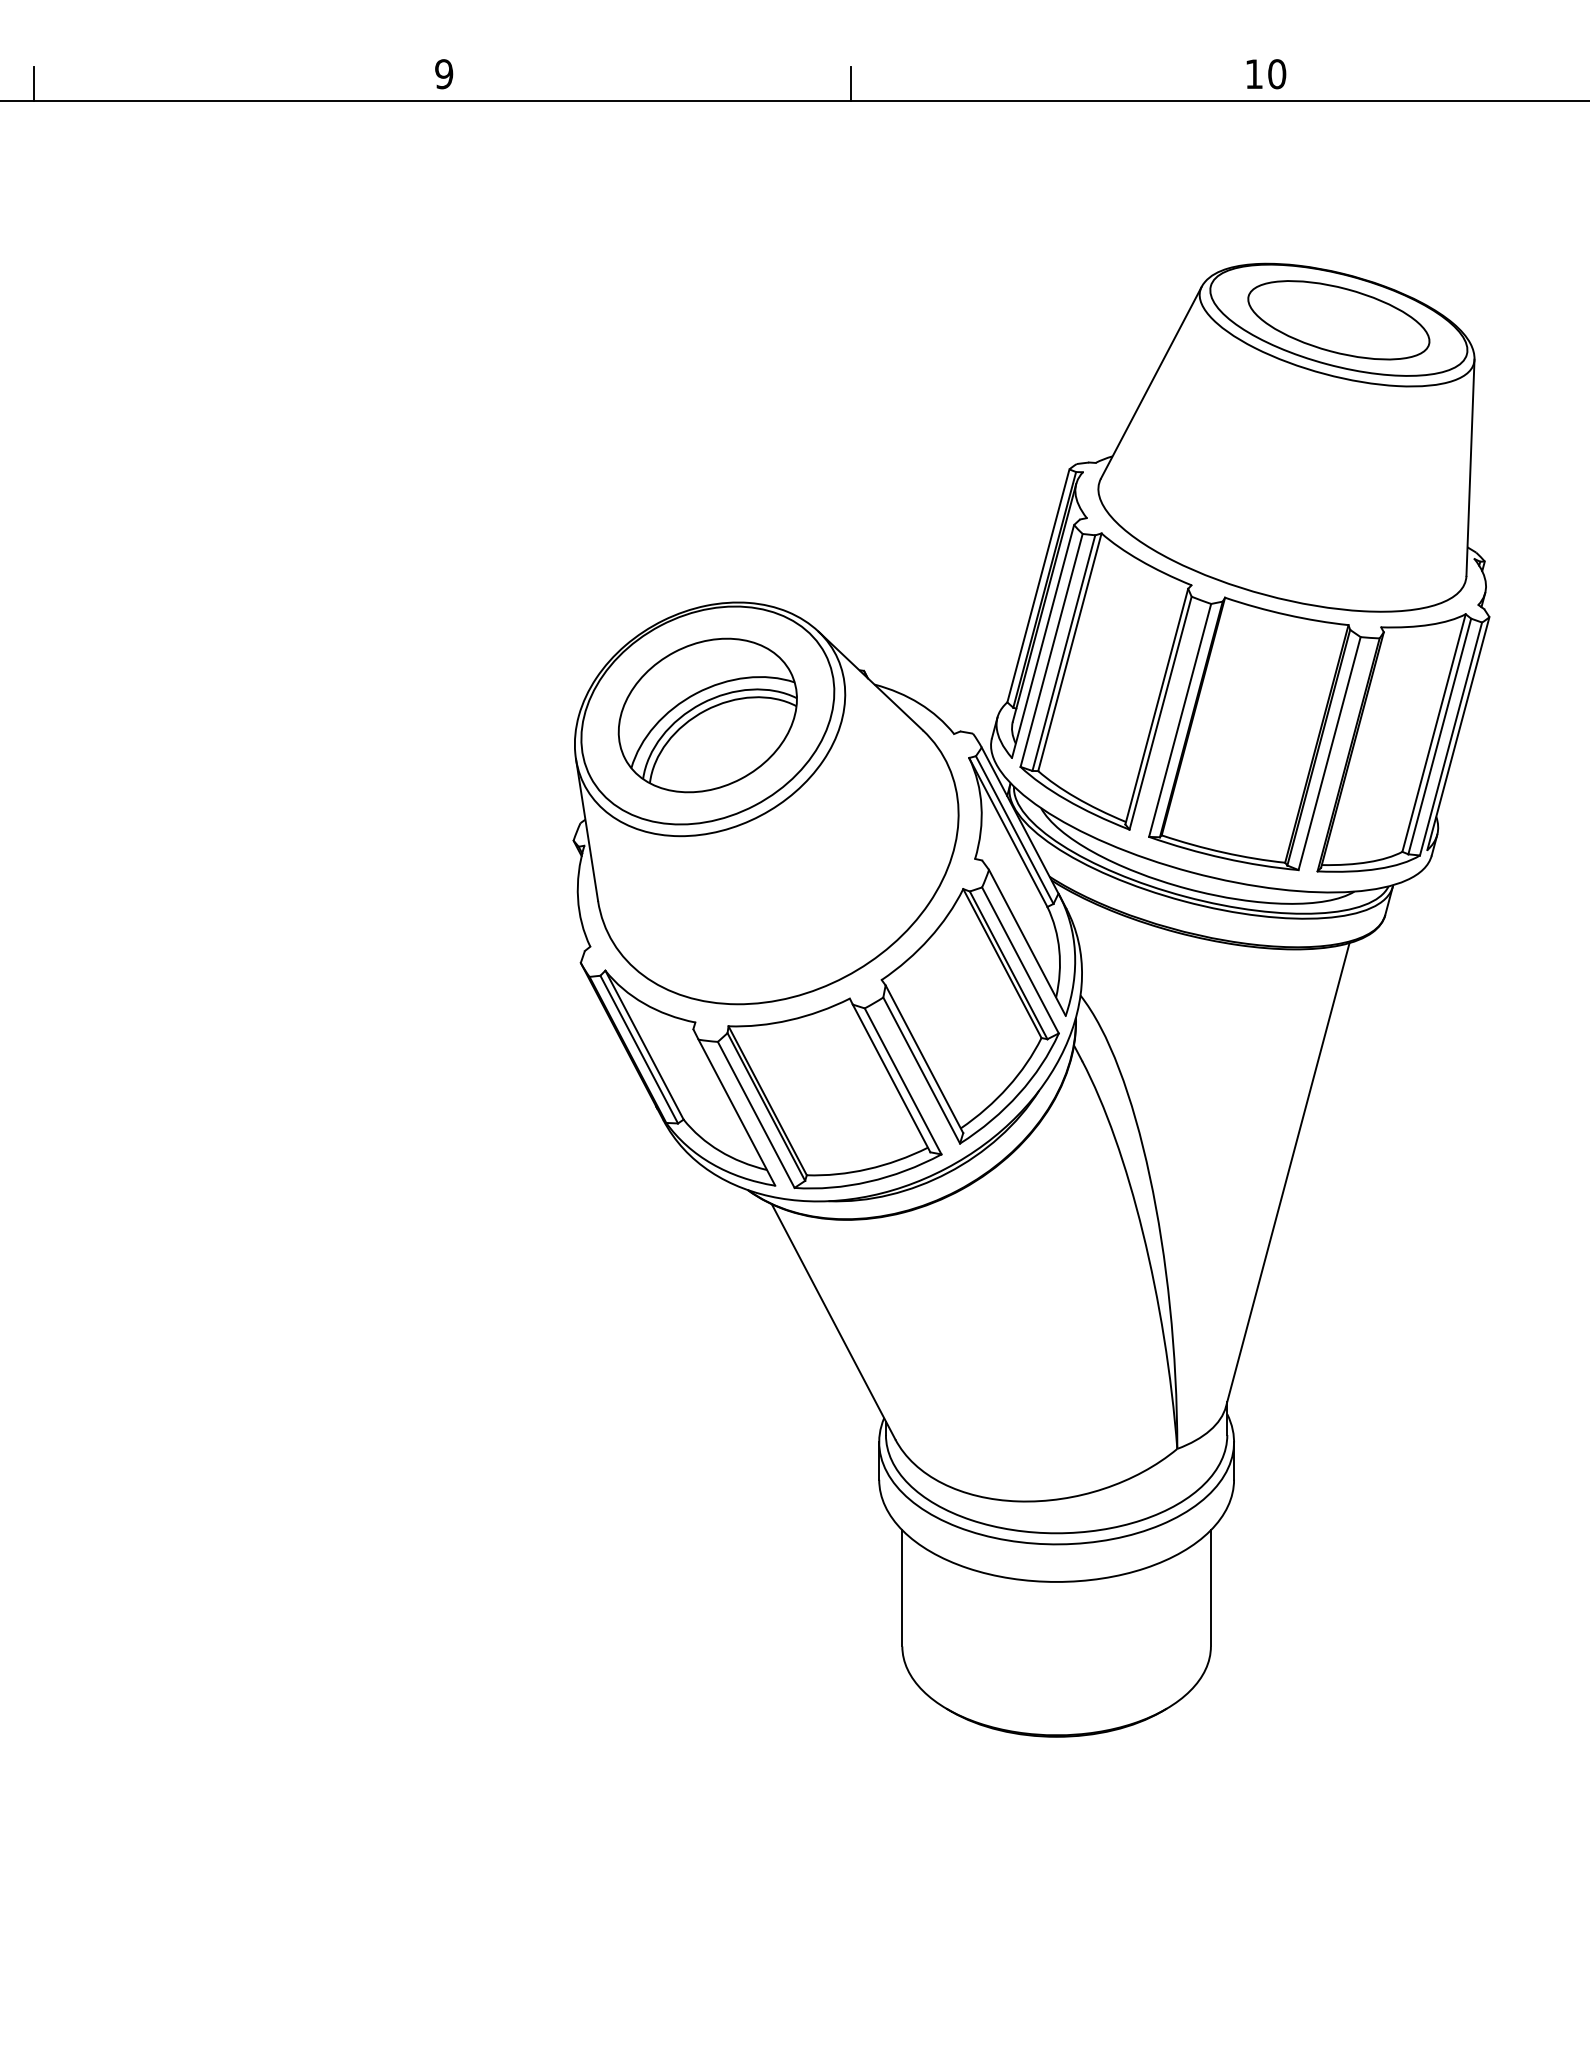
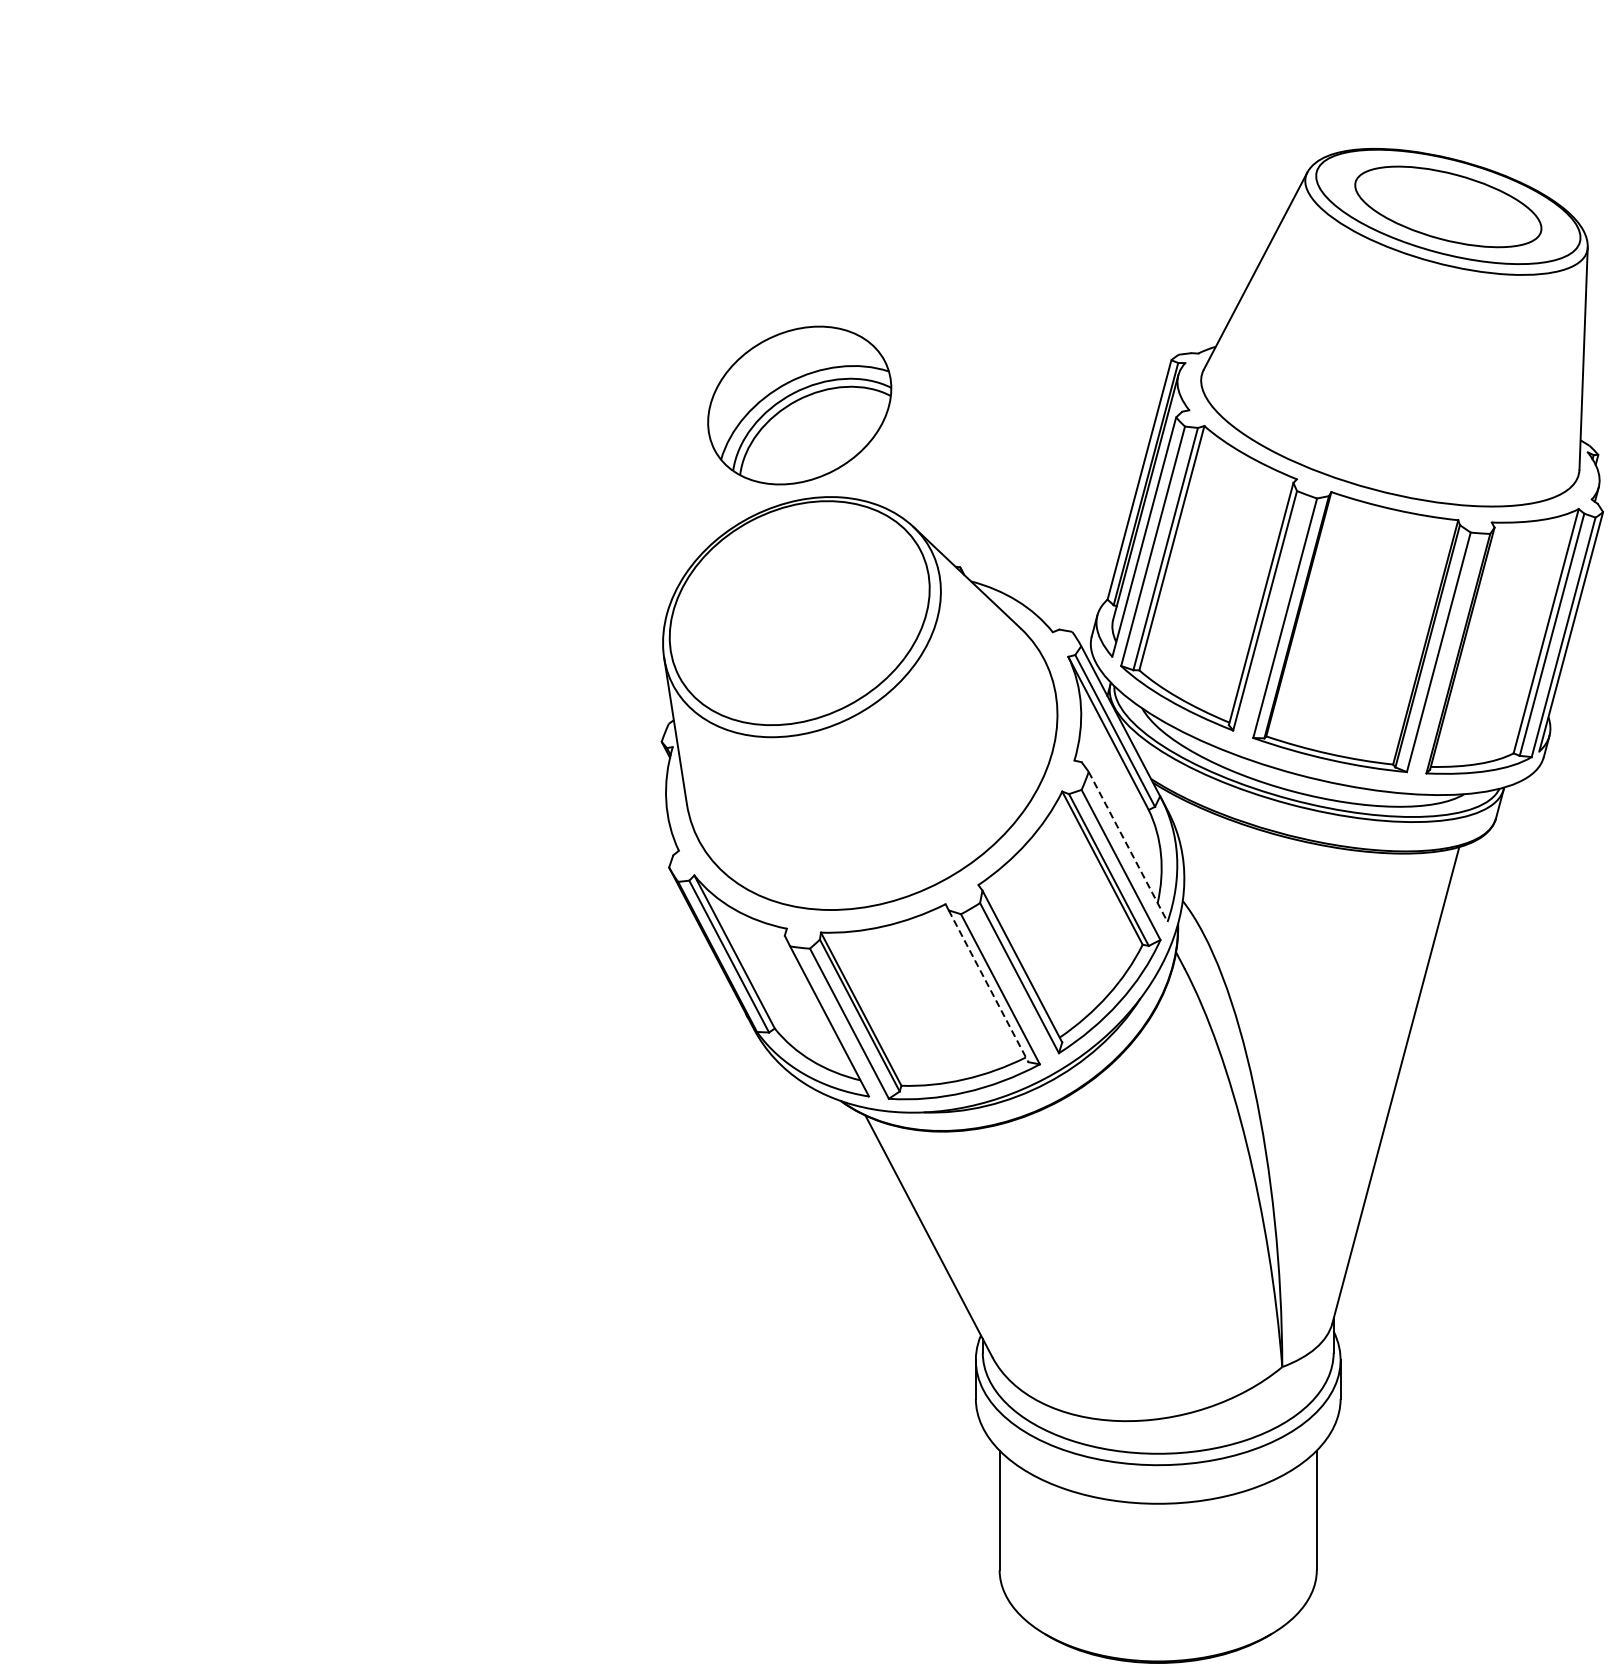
part: (707, 715) -> (799, 405), moved
line: (1027, 943) -> (1128, 847), solid -> dashed
line: (891, 1078) -> (988, 986), solid -> dashed

